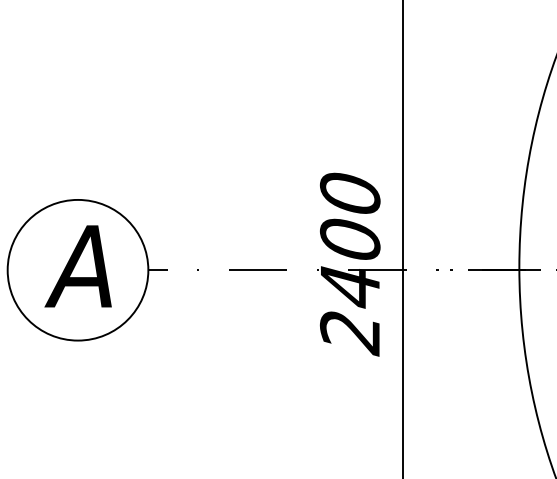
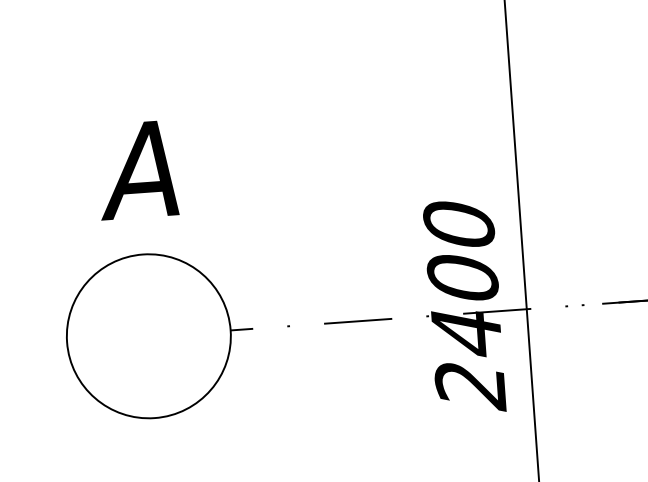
text: (77, 266) -> (136, 170), moved

